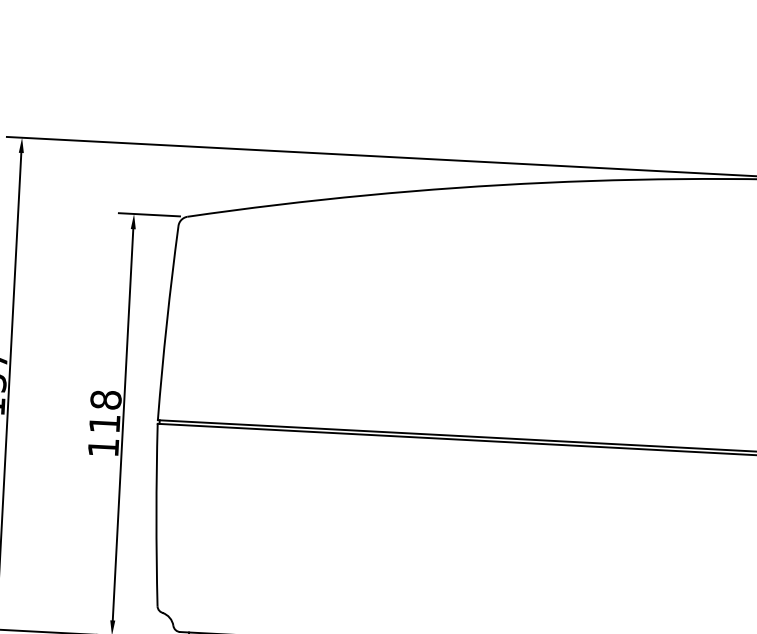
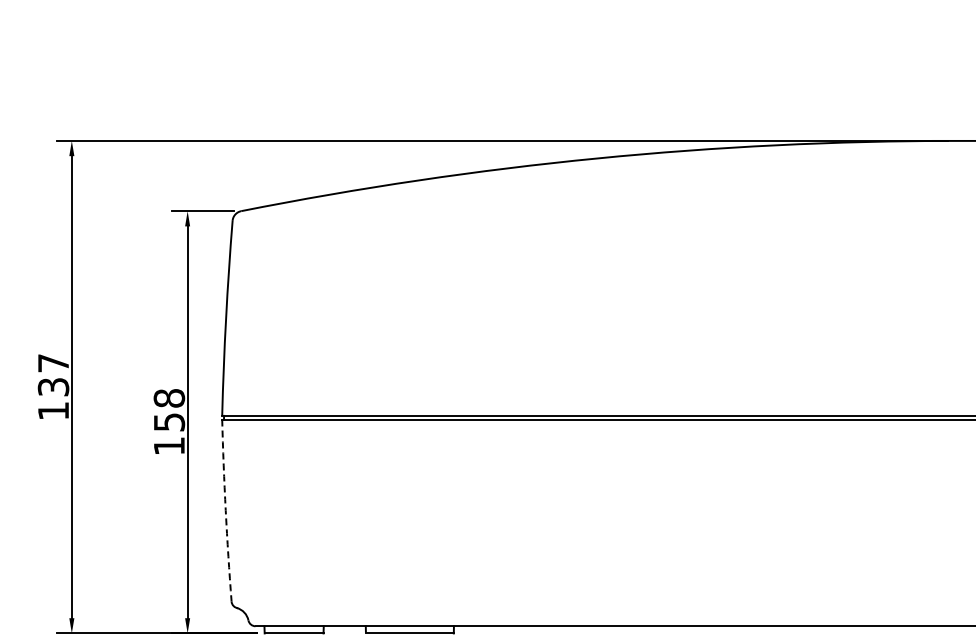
text: (104, 424) -> (169, 422), 118 -> 158
arc: (156, 514) -> (225, 510), solid -> dashed

